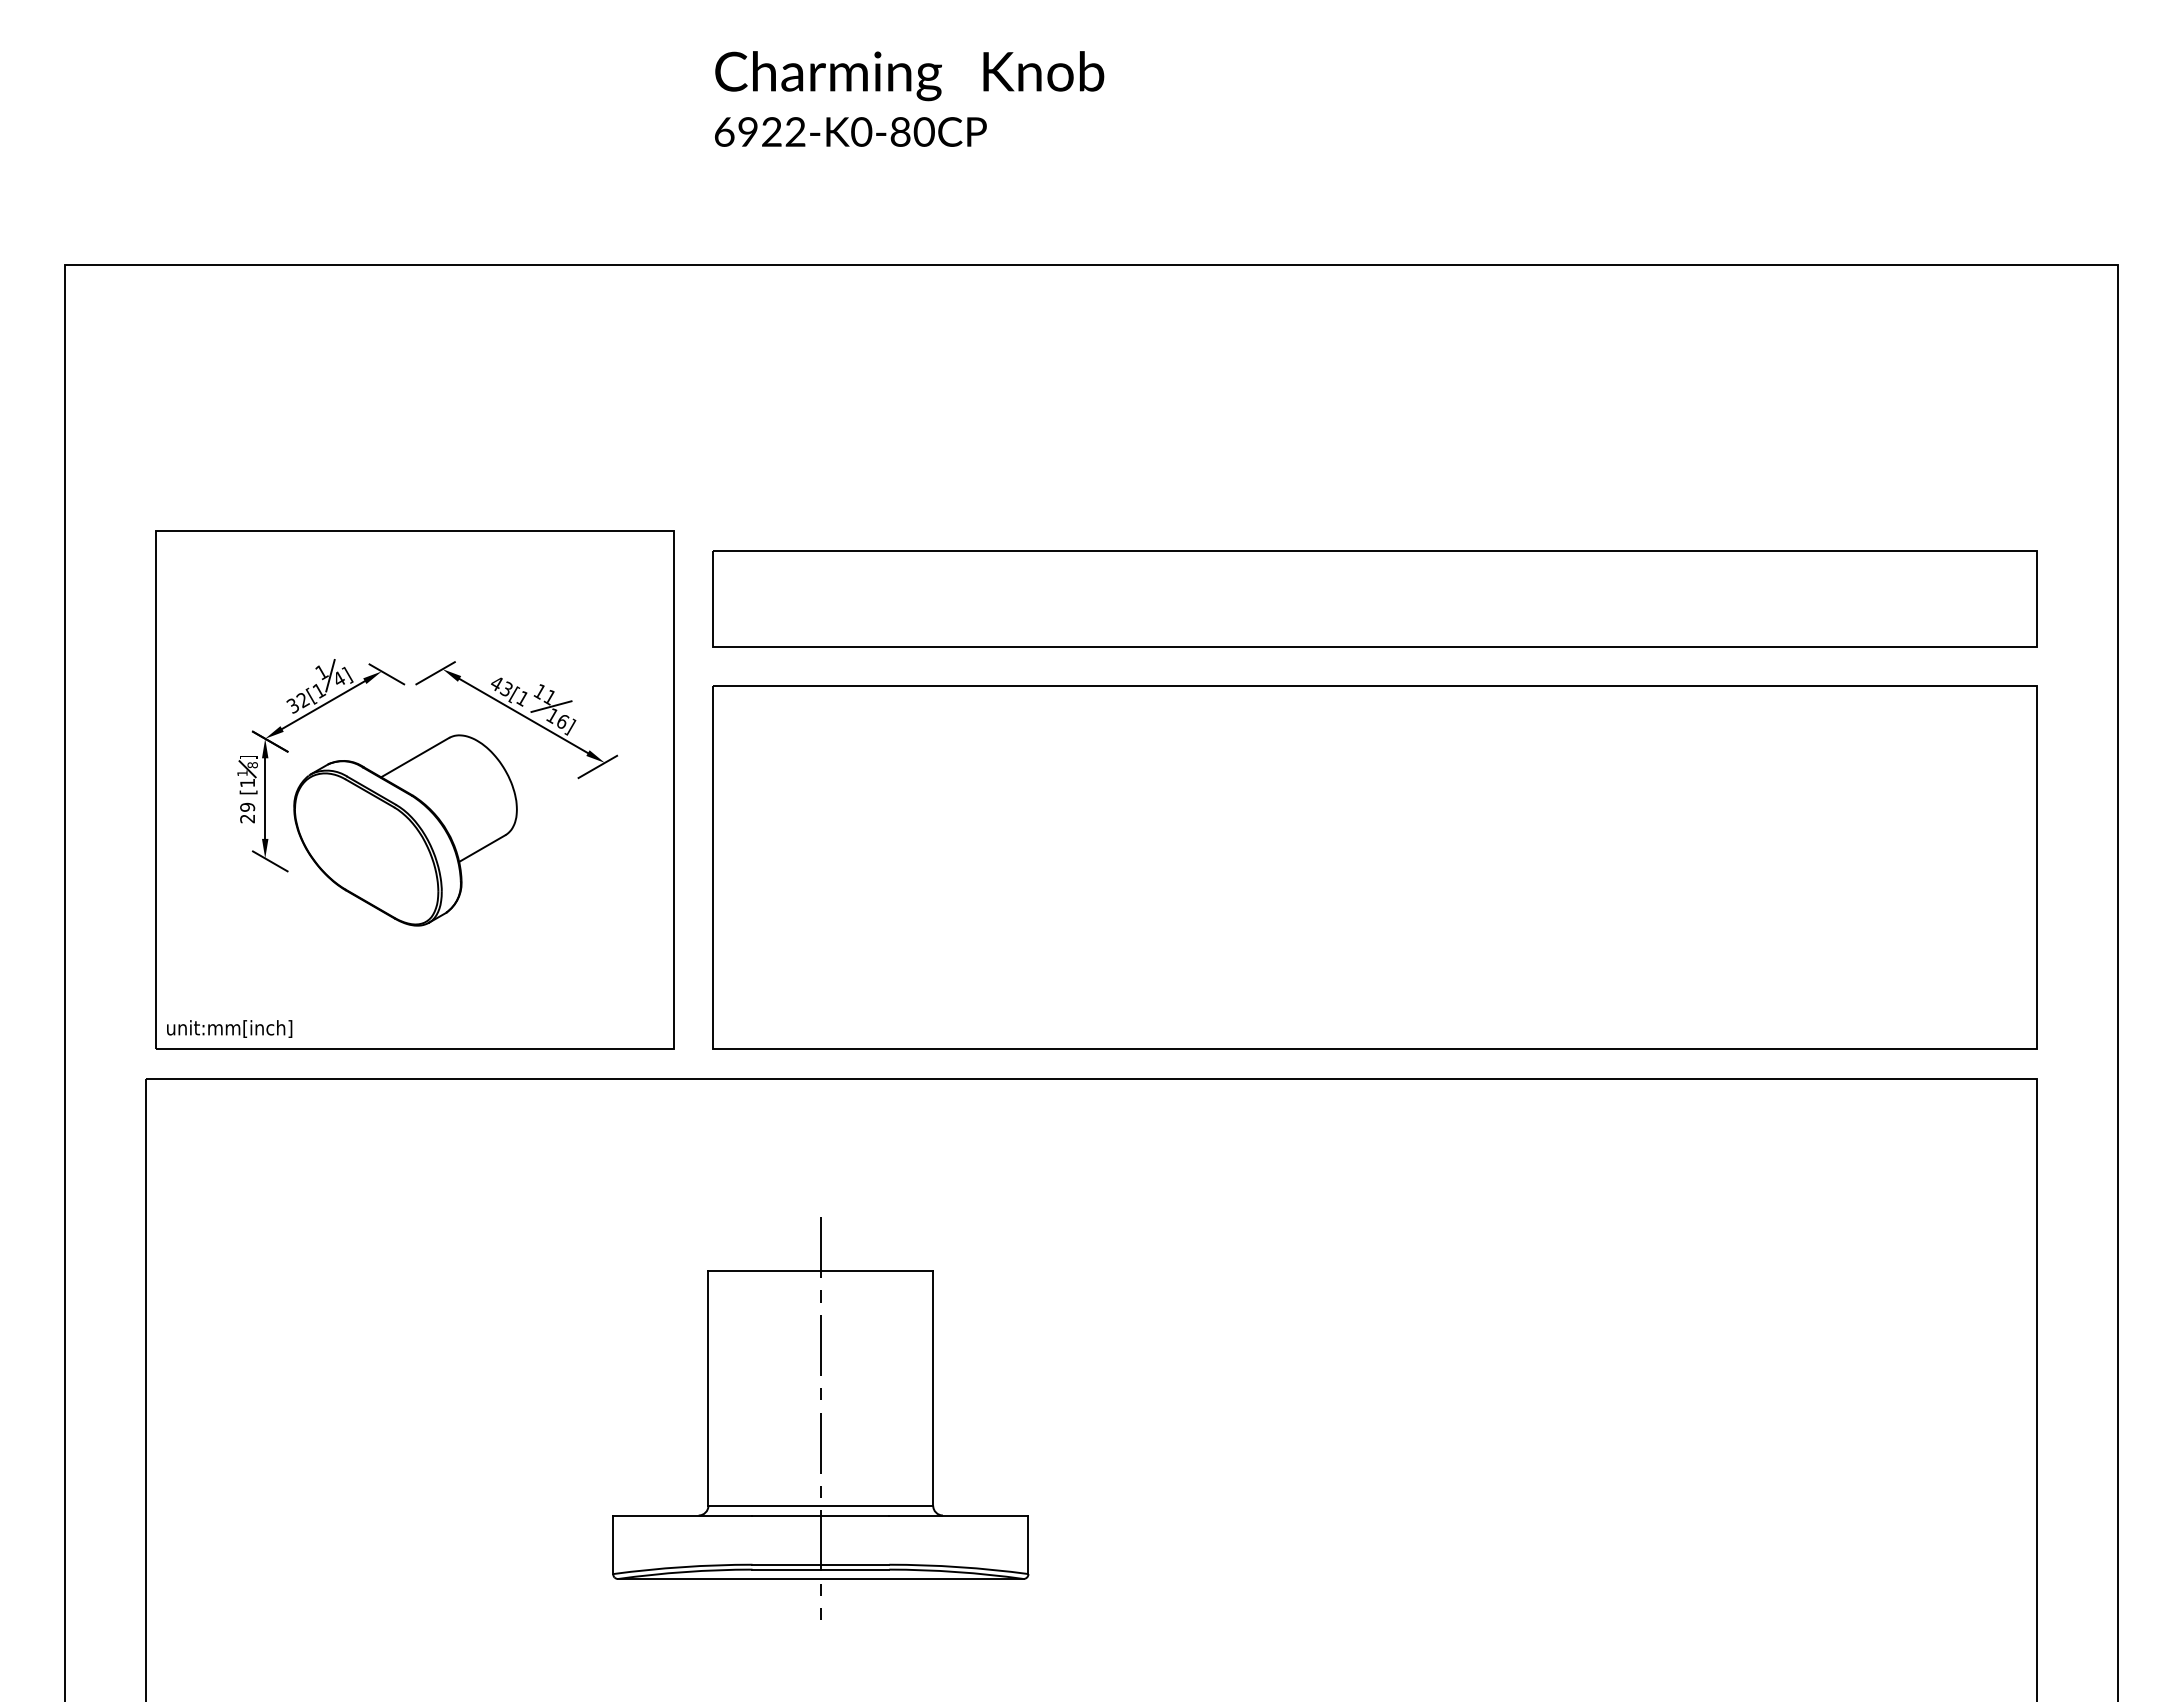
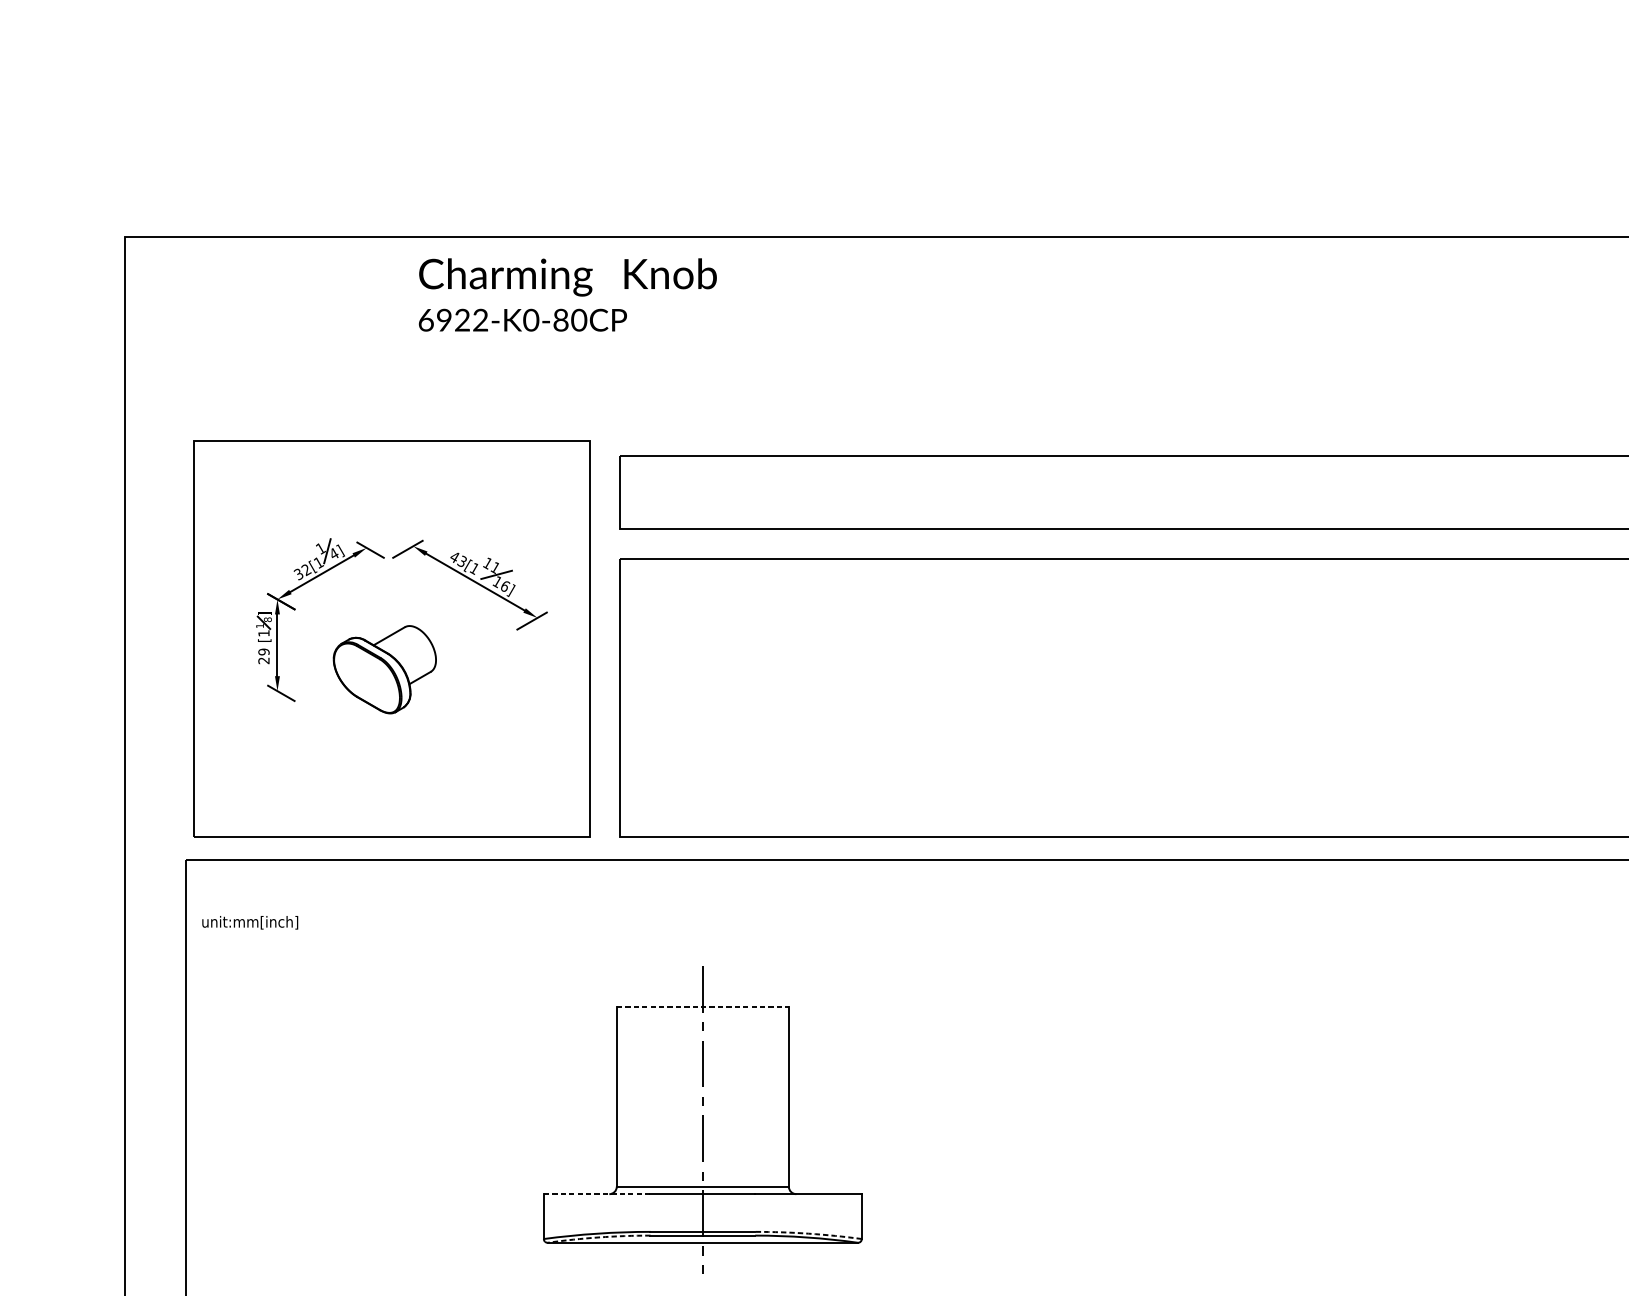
text: (909, 98) -> (567, 294), moved
part: (405, 830) -> (384, 669), size x0.6
text: (229, 1028) -> (250, 922), moved
line: (821, 1271) -> (703, 1007), solid -> dashed
line: (682, 1515) -> (596, 1194), solid -> dashed
arc: (959, 1567) -> (809, 1233), solid -> dashed
arc: (685, 1572) -> (599, 1237), solid -> dashed

